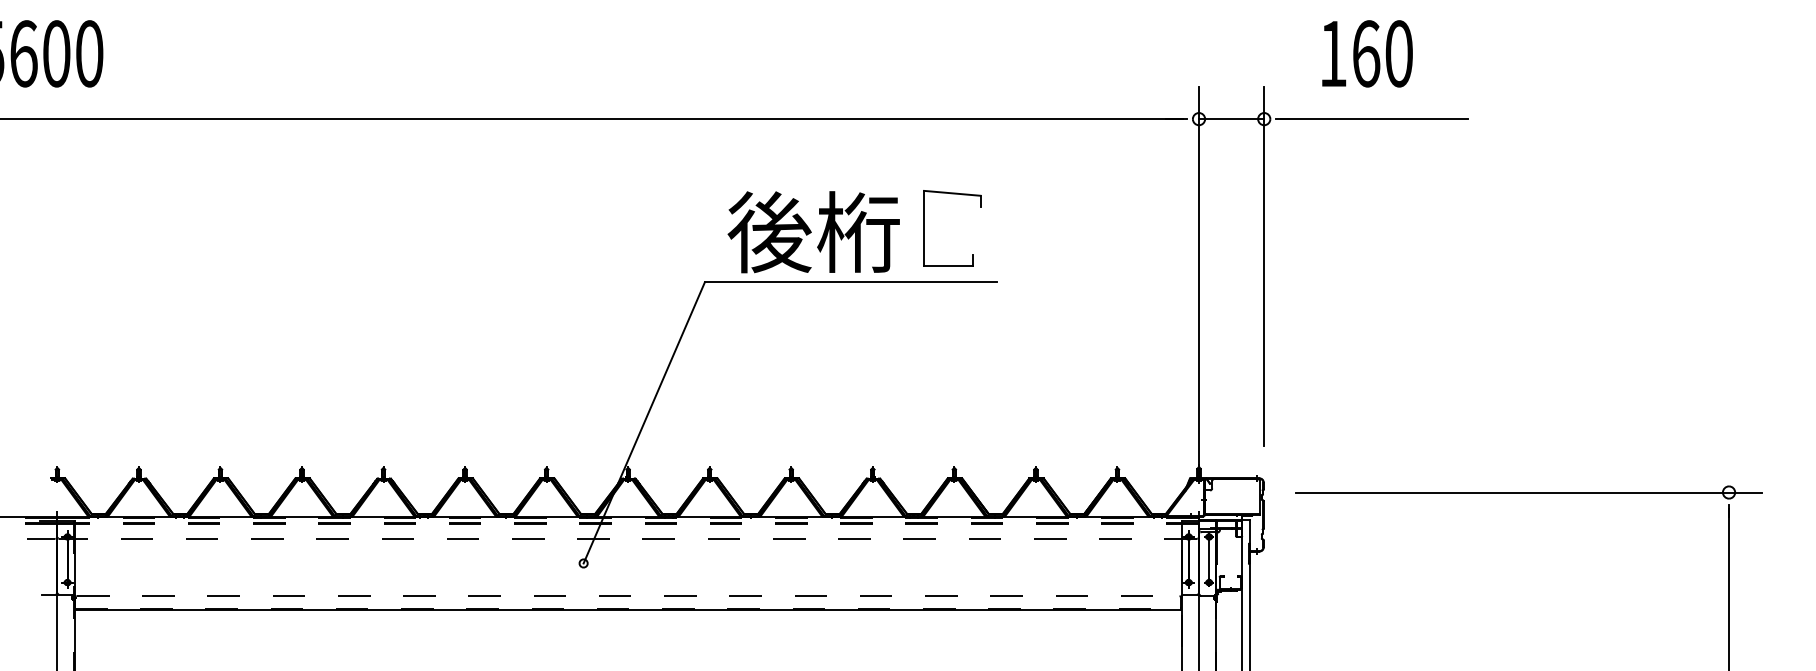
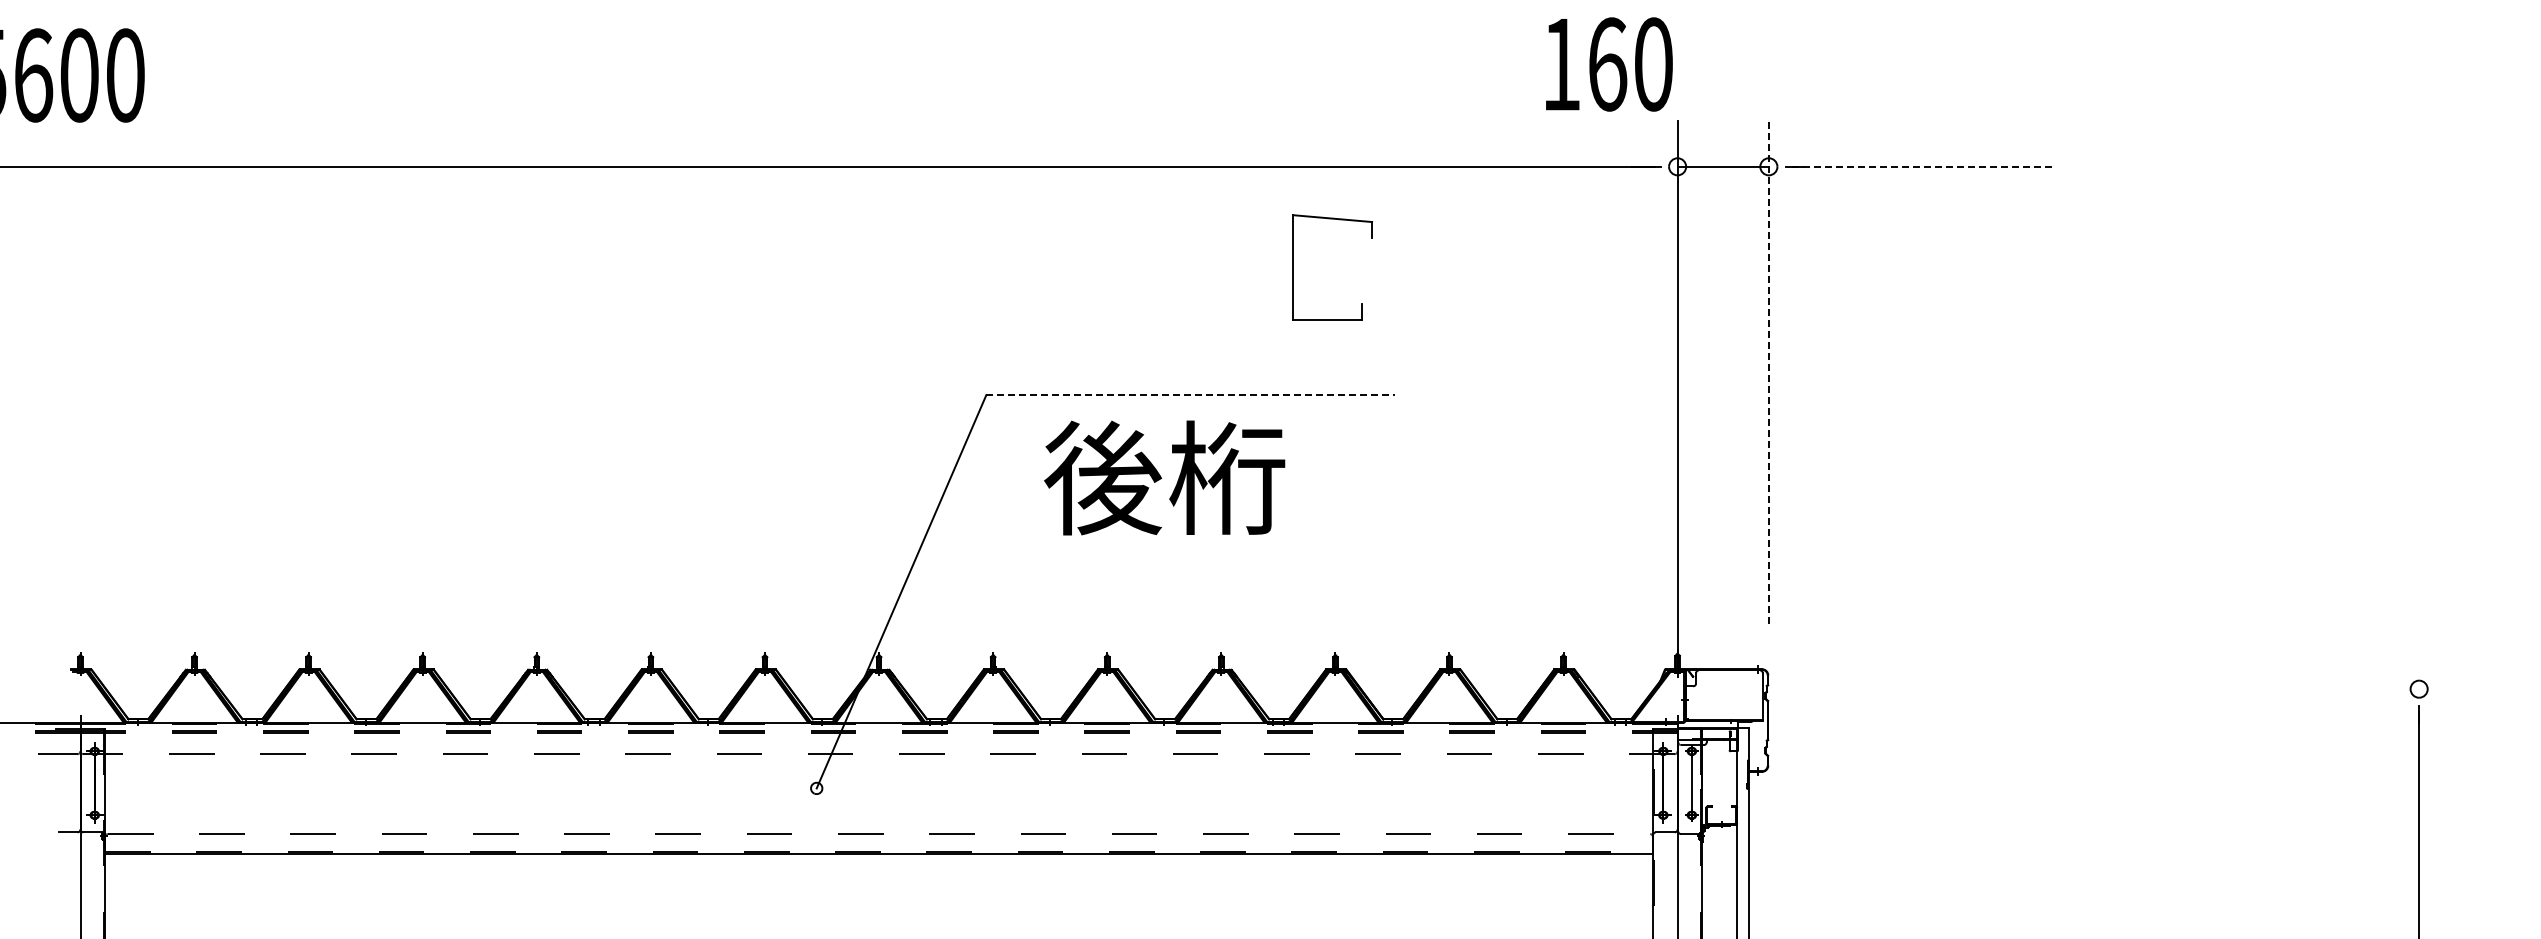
text: (1367, 53) -> (1609, 64), moved
line: (1374, 118) -> (1922, 166), solid -> dashed
part: (924, 228) -> (1293, 267), moved
text: (813, 231) -> (1164, 477), moved
line: (1263, 265) -> (1768, 371), solid -> dashed
line: (851, 281) -> (1191, 394), solid -> dashed
line: (1528, 492) -> (2138, 689), removed

